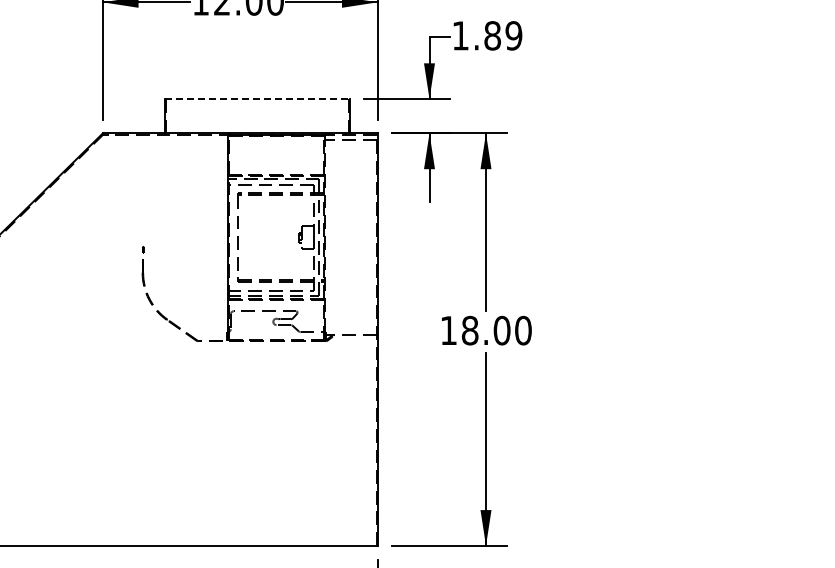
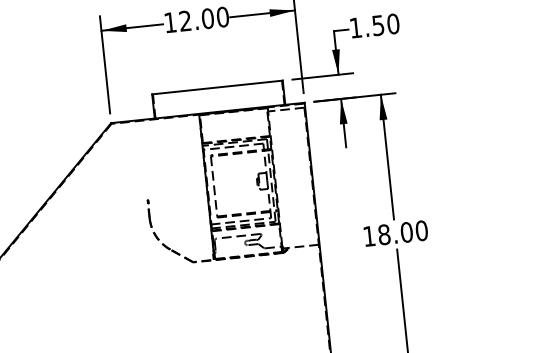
text: (503, 35) -> (385, 24), 1.89 -> 1.50
line: (257, 99) -> (217, 87), dashed -> solid

